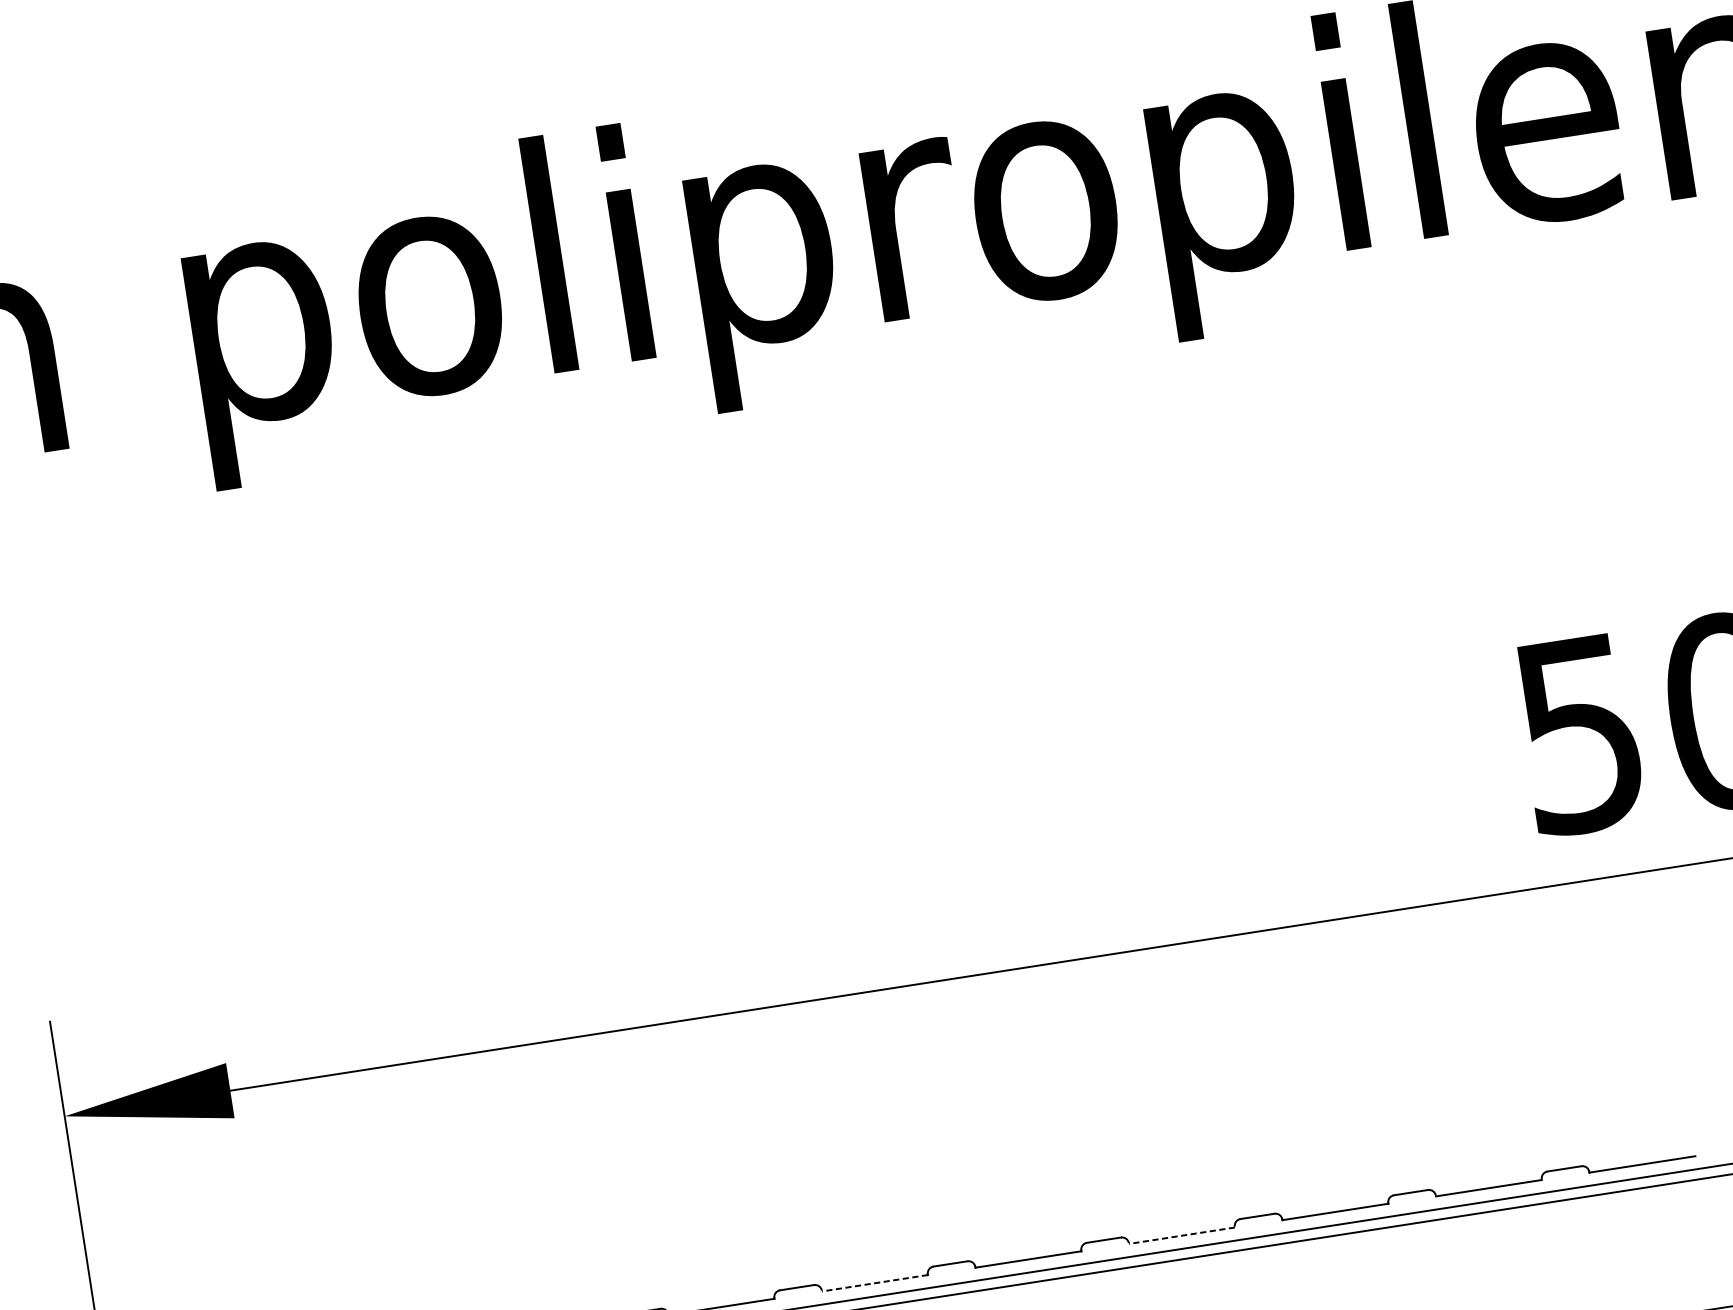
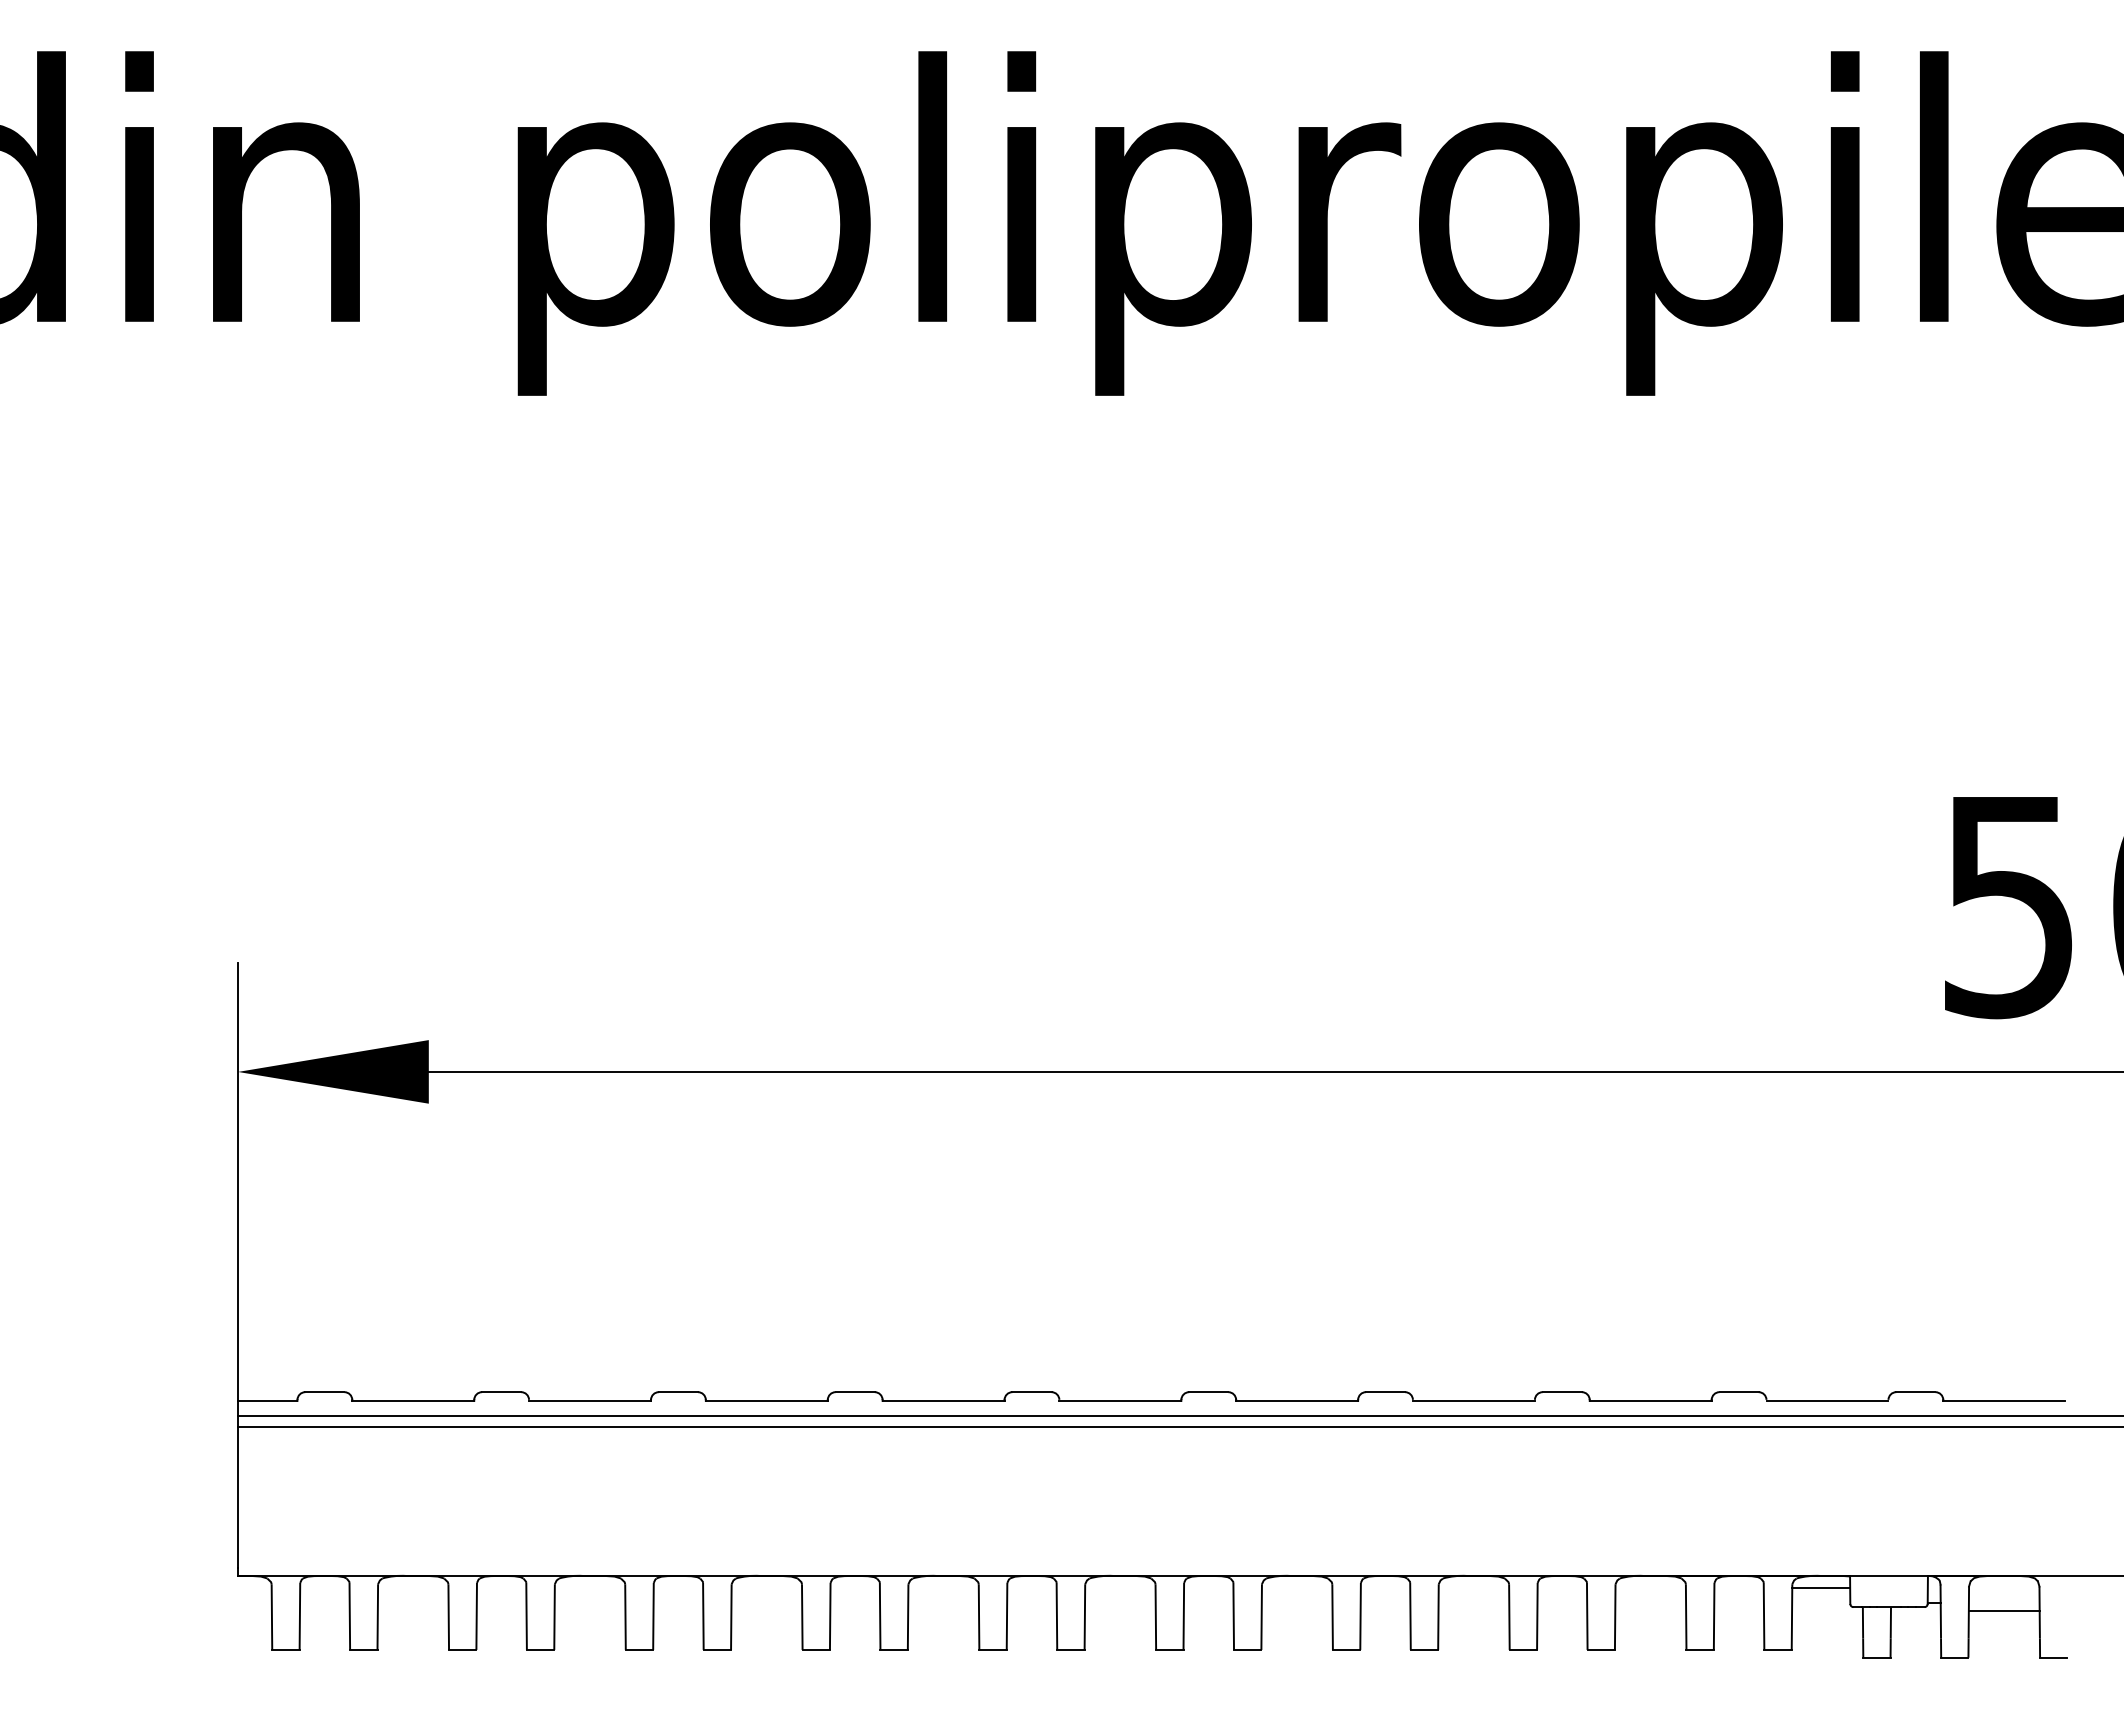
line: (1181, 1235) -> (1473, 1400), dashed -> solid
line: (875, 1283) -> (1120, 1400), dashed -> solid

